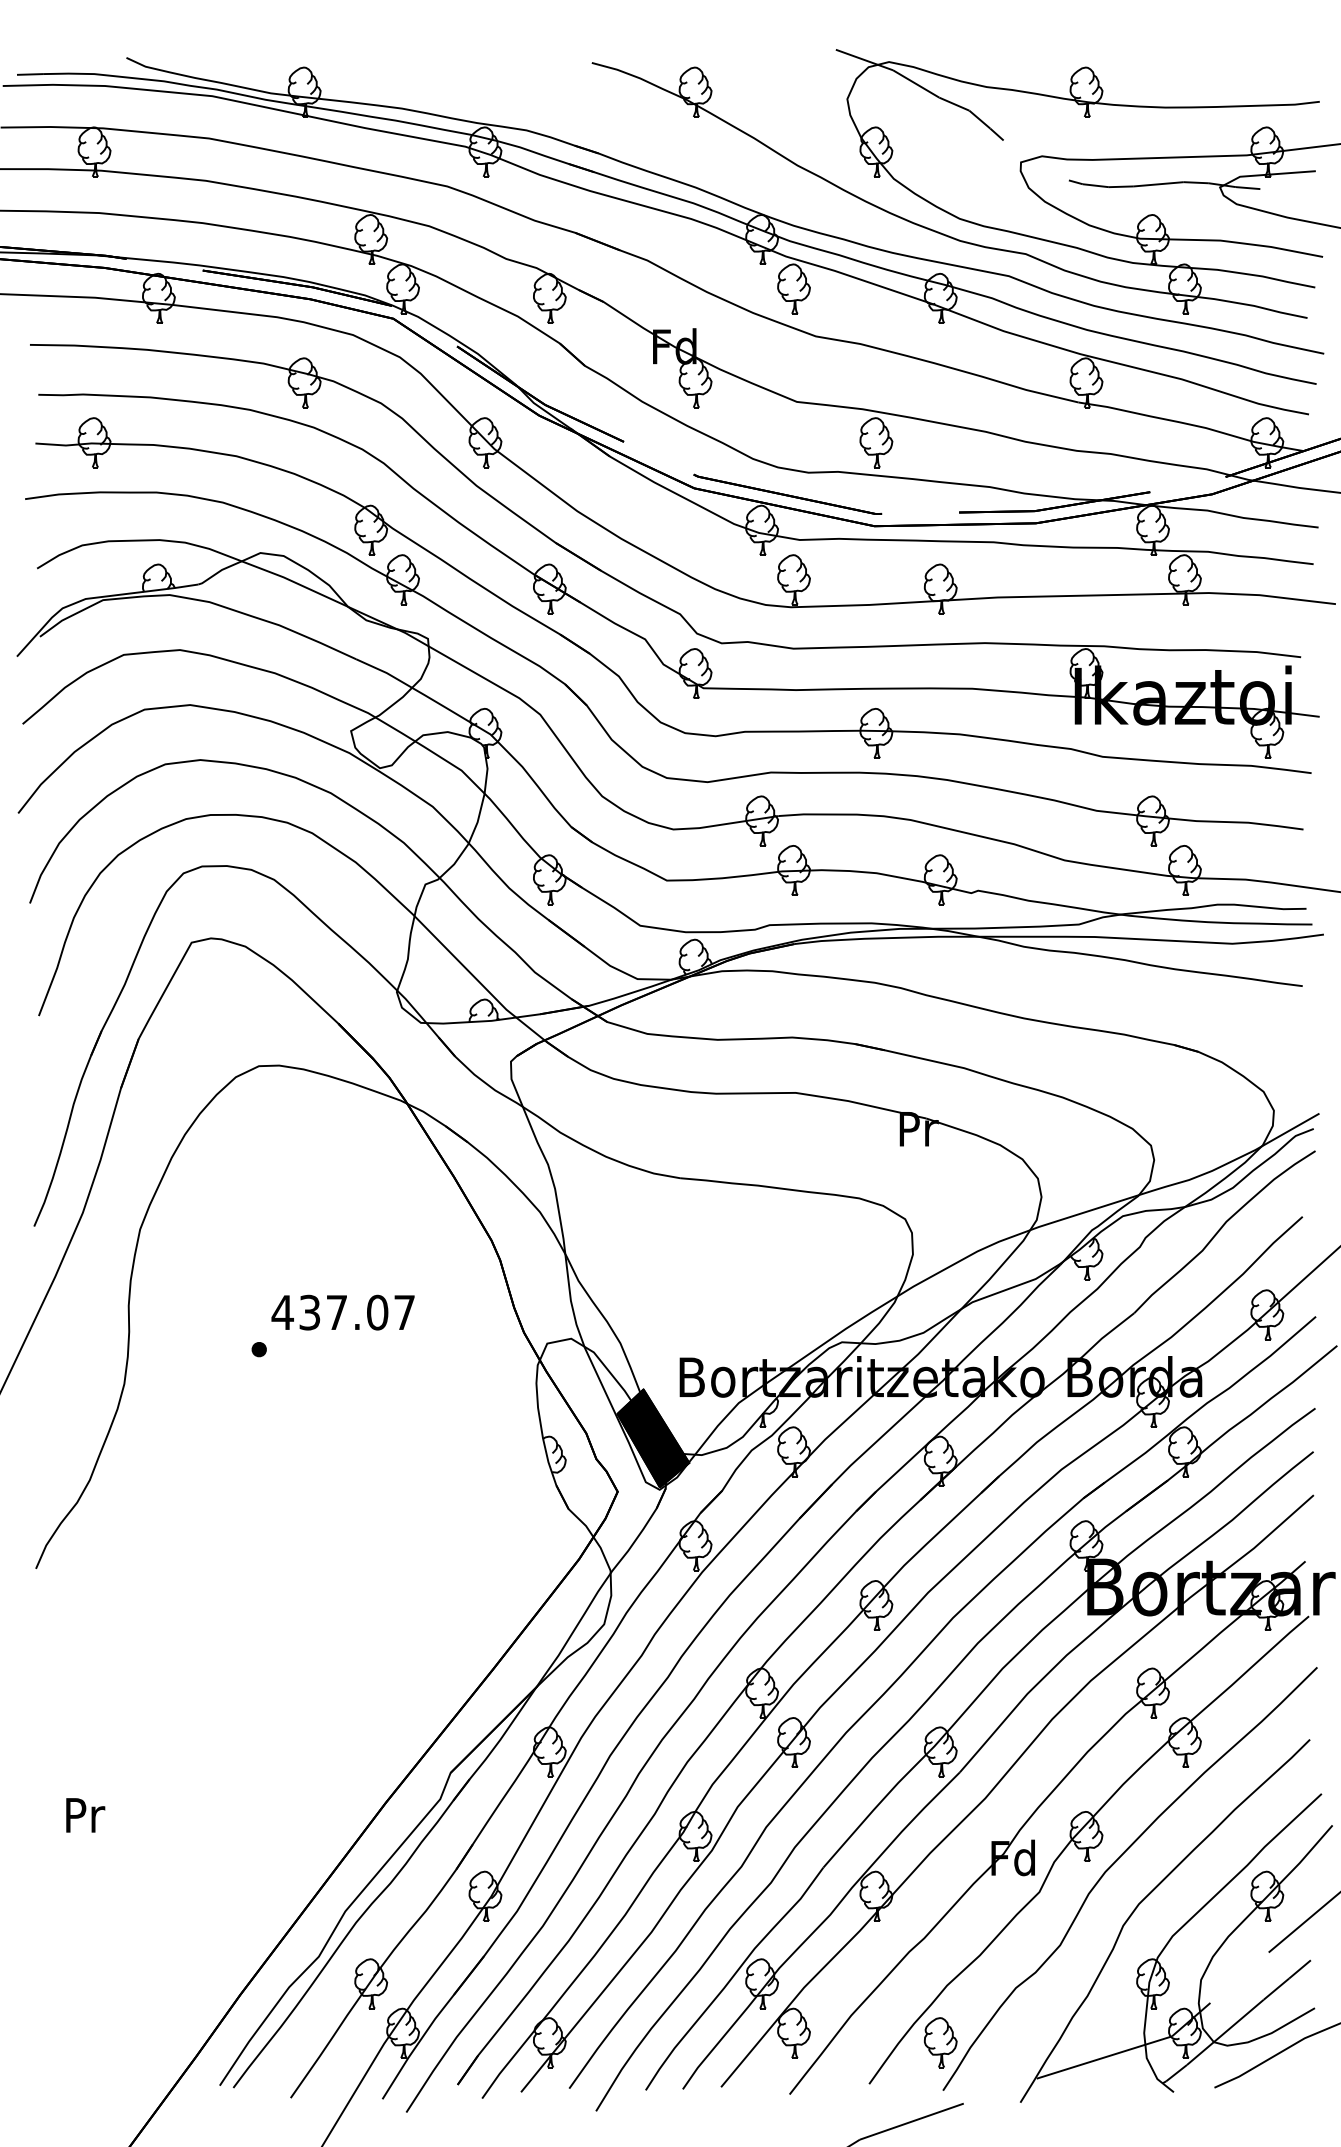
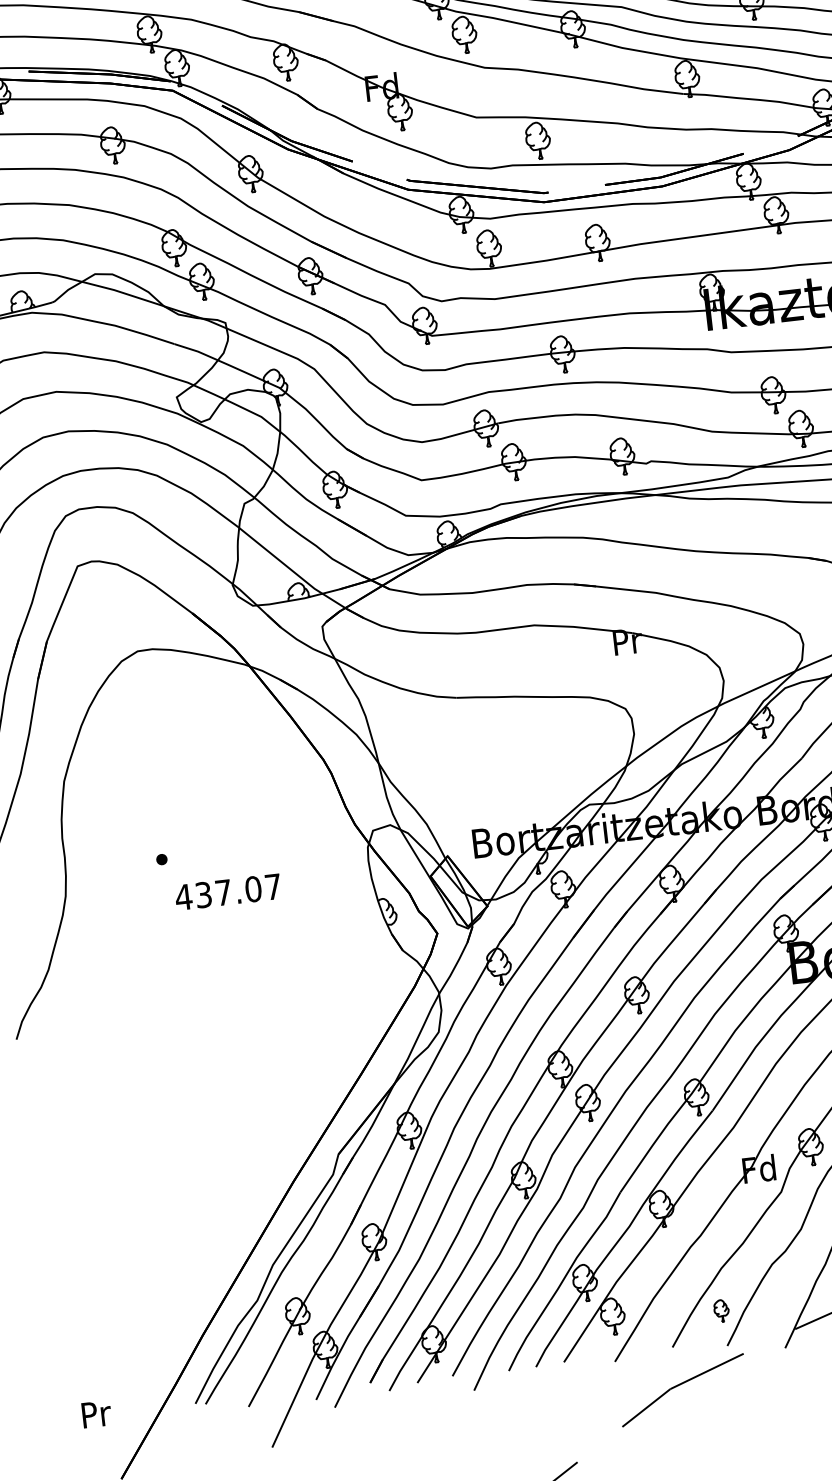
text: (342, 1312) -> (227, 892), moved
fill: (653, 1438) -> (459, 891), removed
text: (85, 1815) -> (96, 1414), moved
part: (940, 2042) -> (721, 1310), size x0.6

